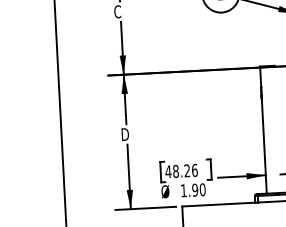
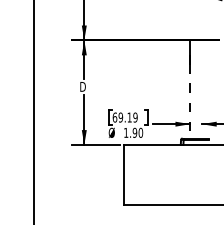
line: (264, 146) -> (190, 101), solid -> dashed
text: (180, 171) -> (124, 117), 48.26 -> 69.19

